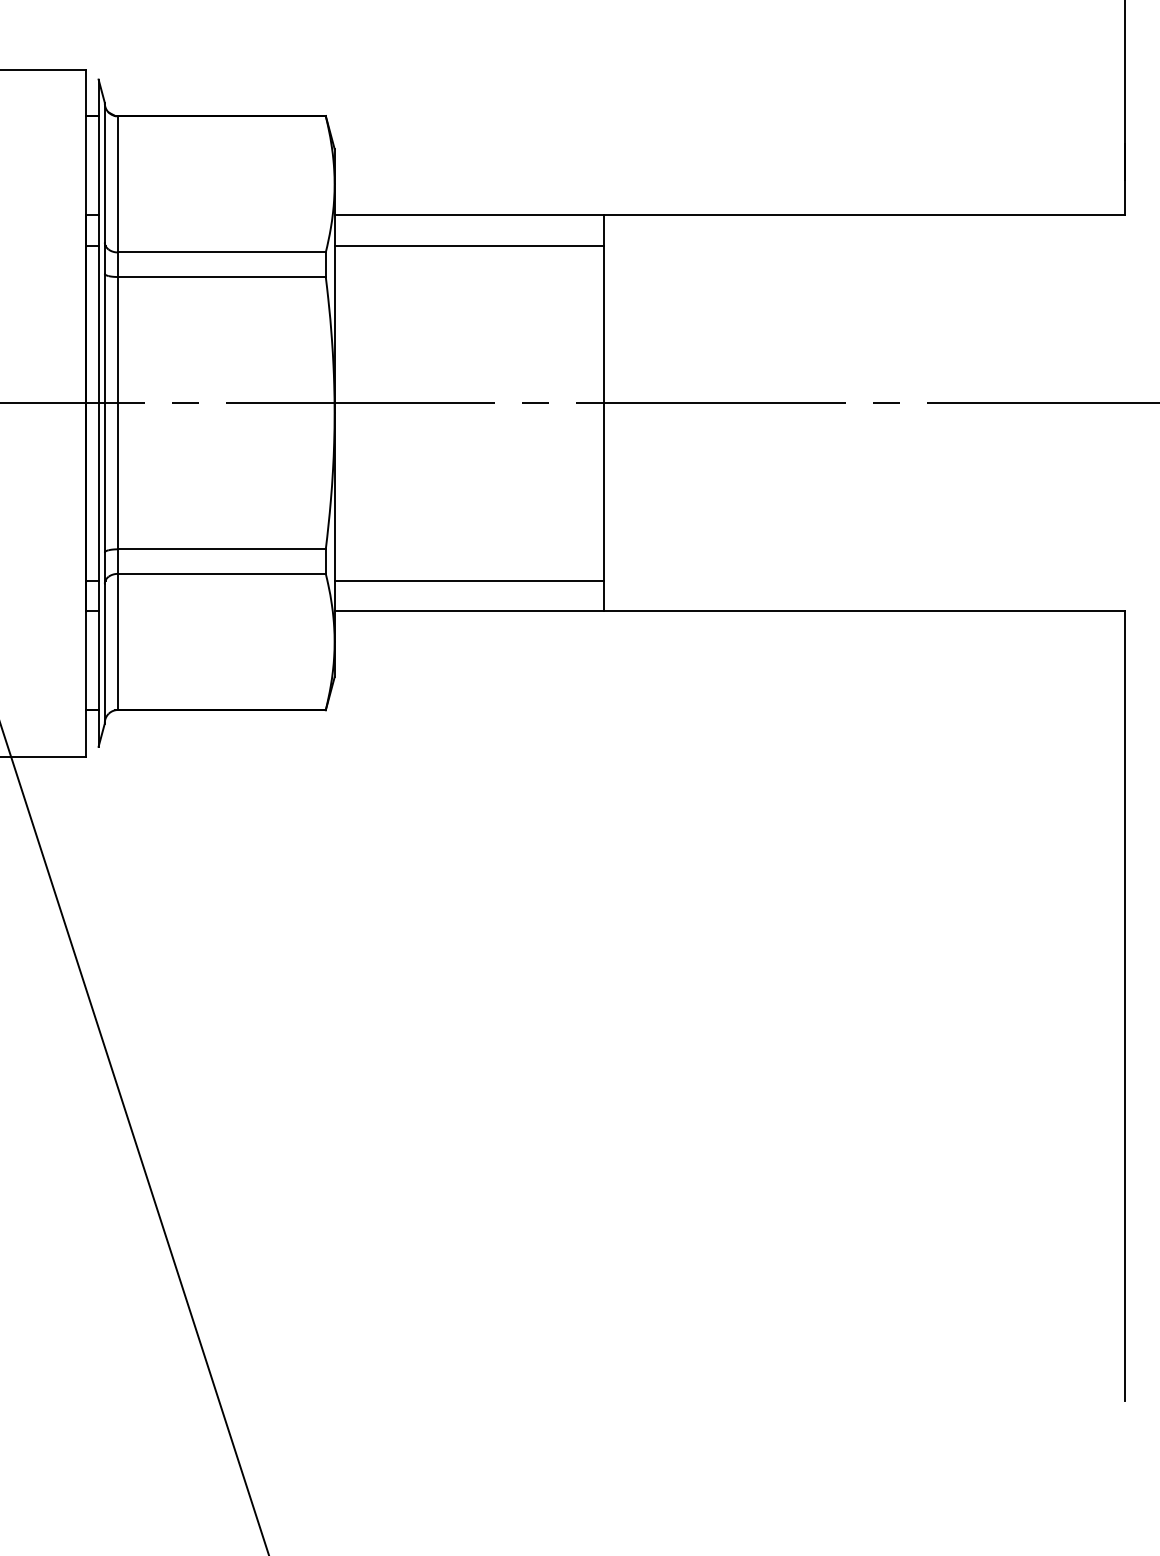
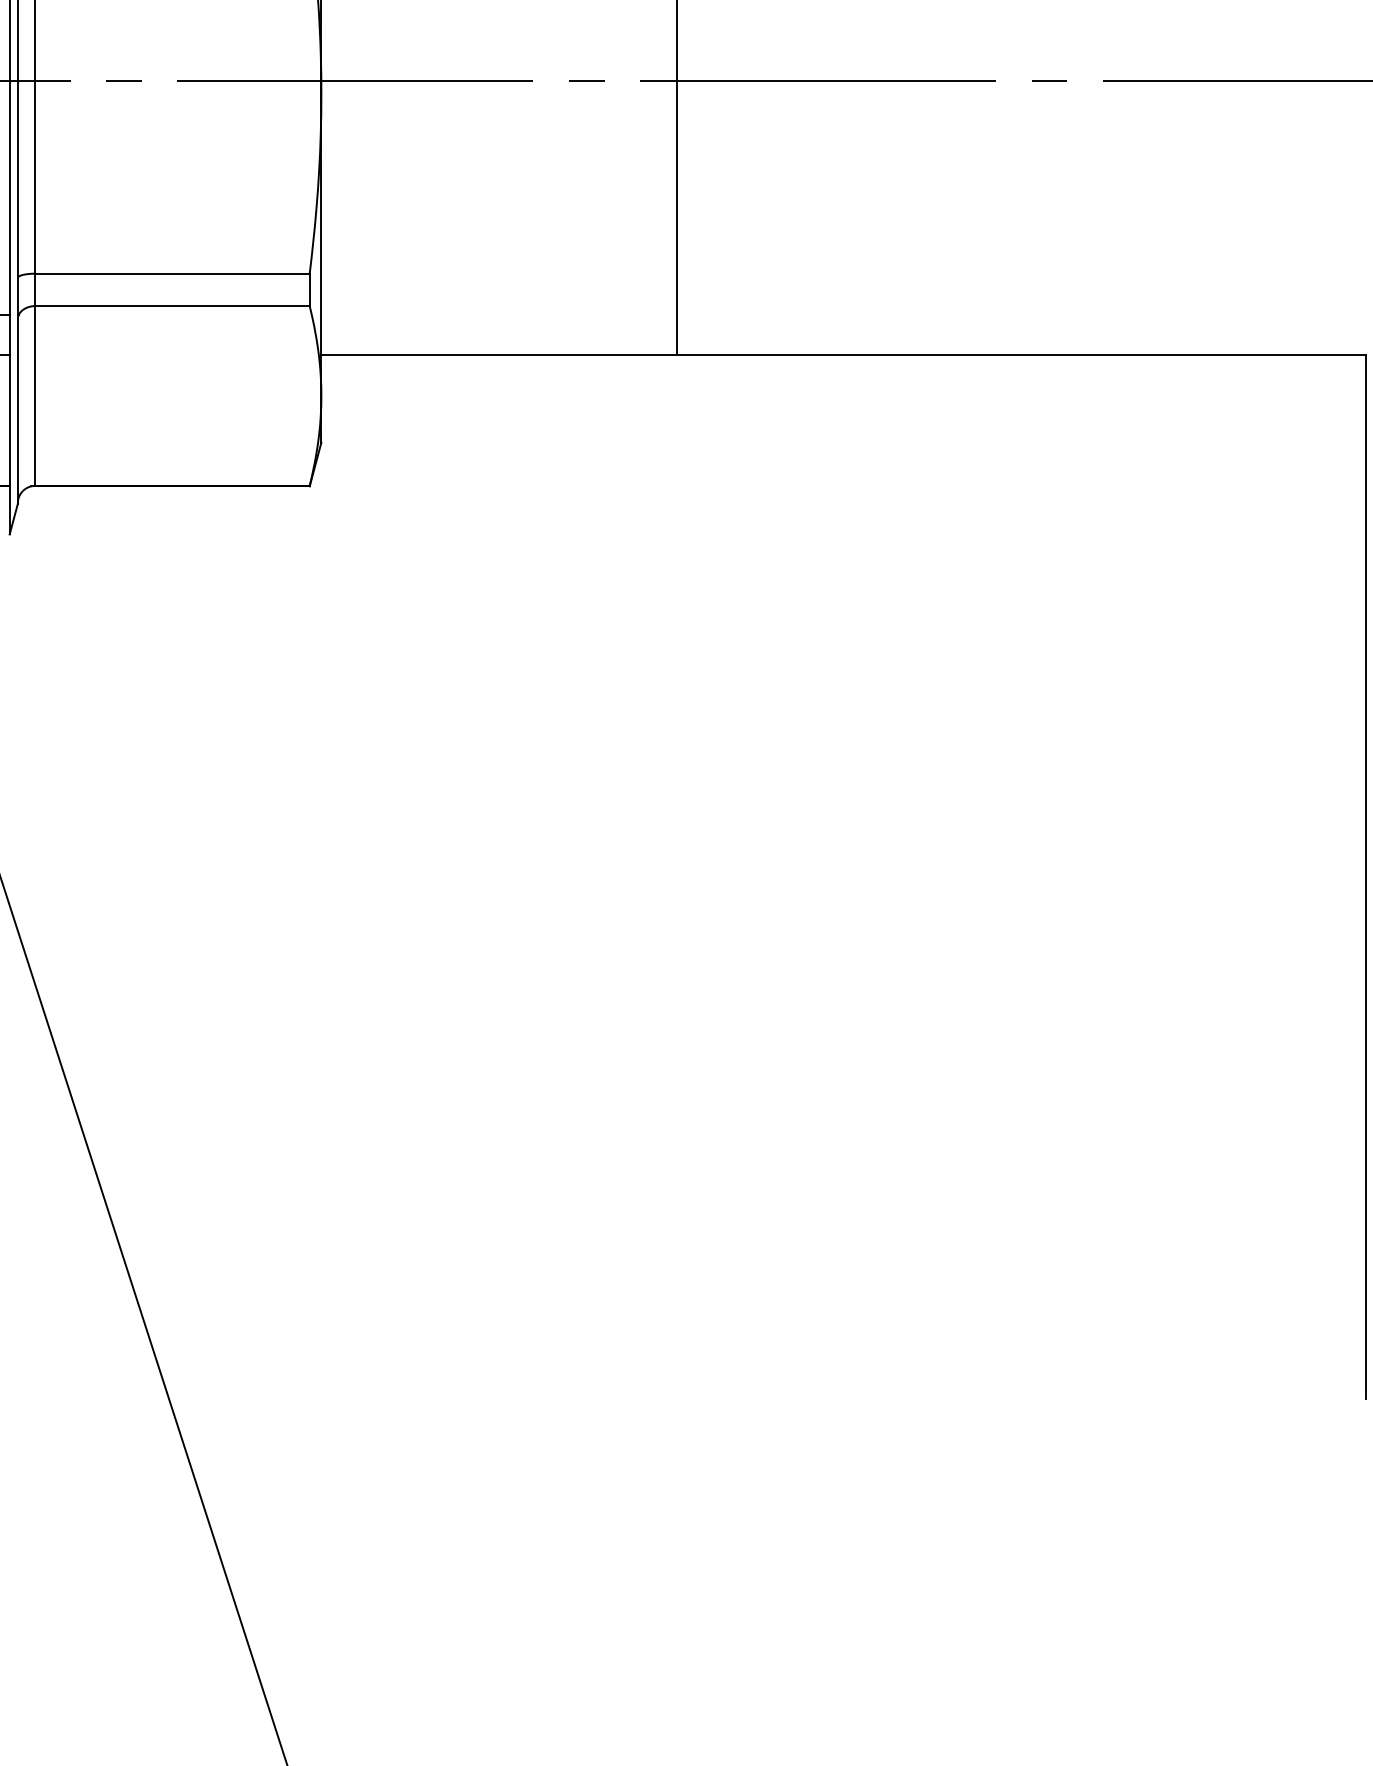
line: (469, 580) -> (499, 314), removed

